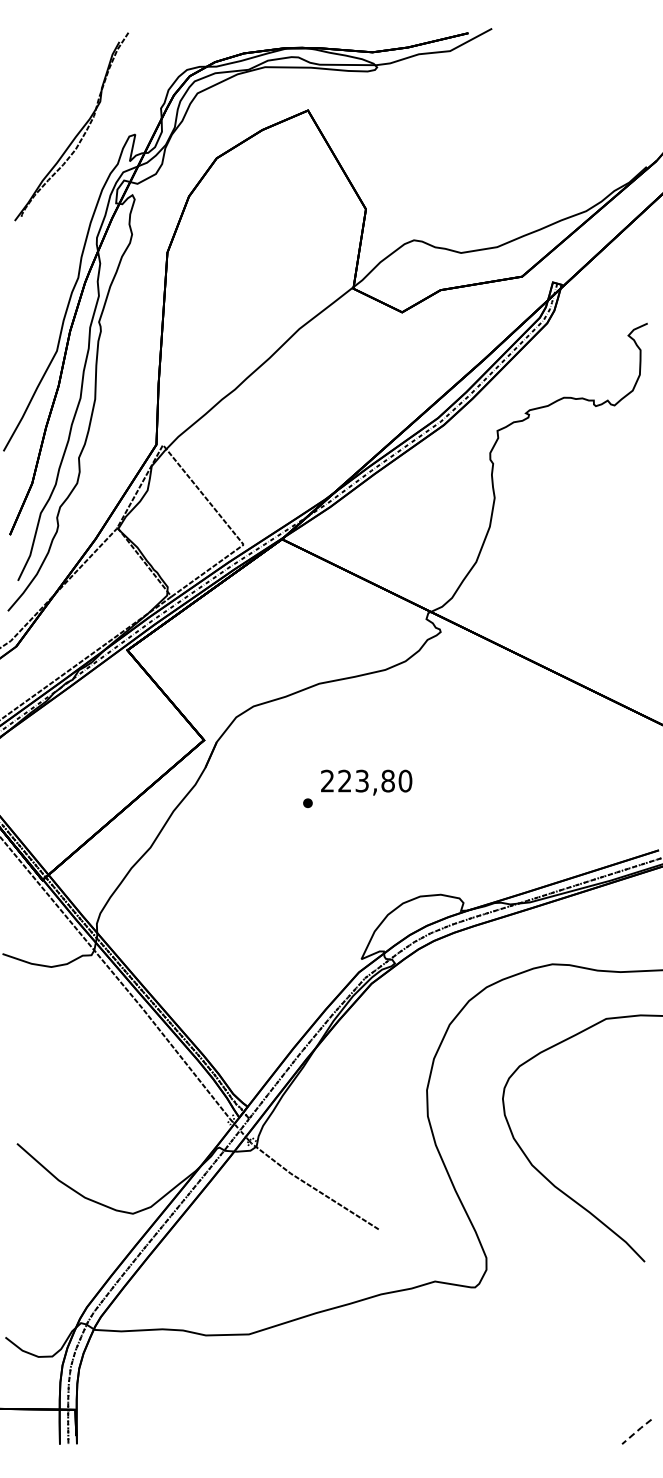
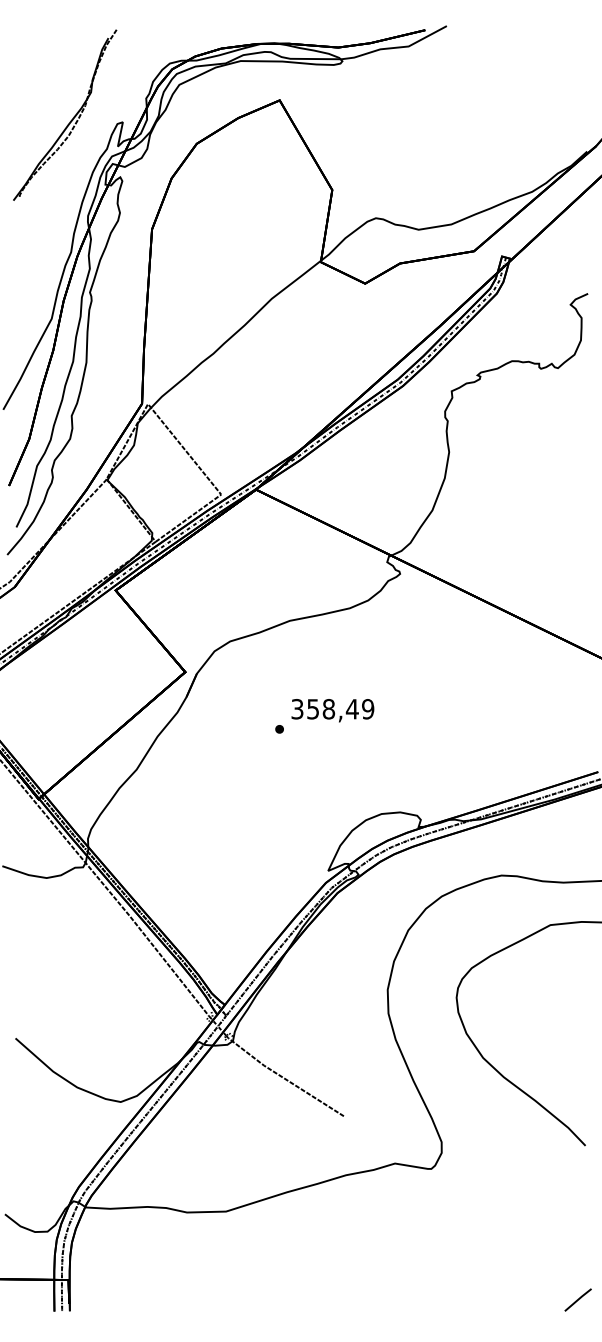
text: (366, 780) -> (332, 708), 223,80 -> 358,49
line: (637, 1431) -> (578, 1299), dashed -> solid

